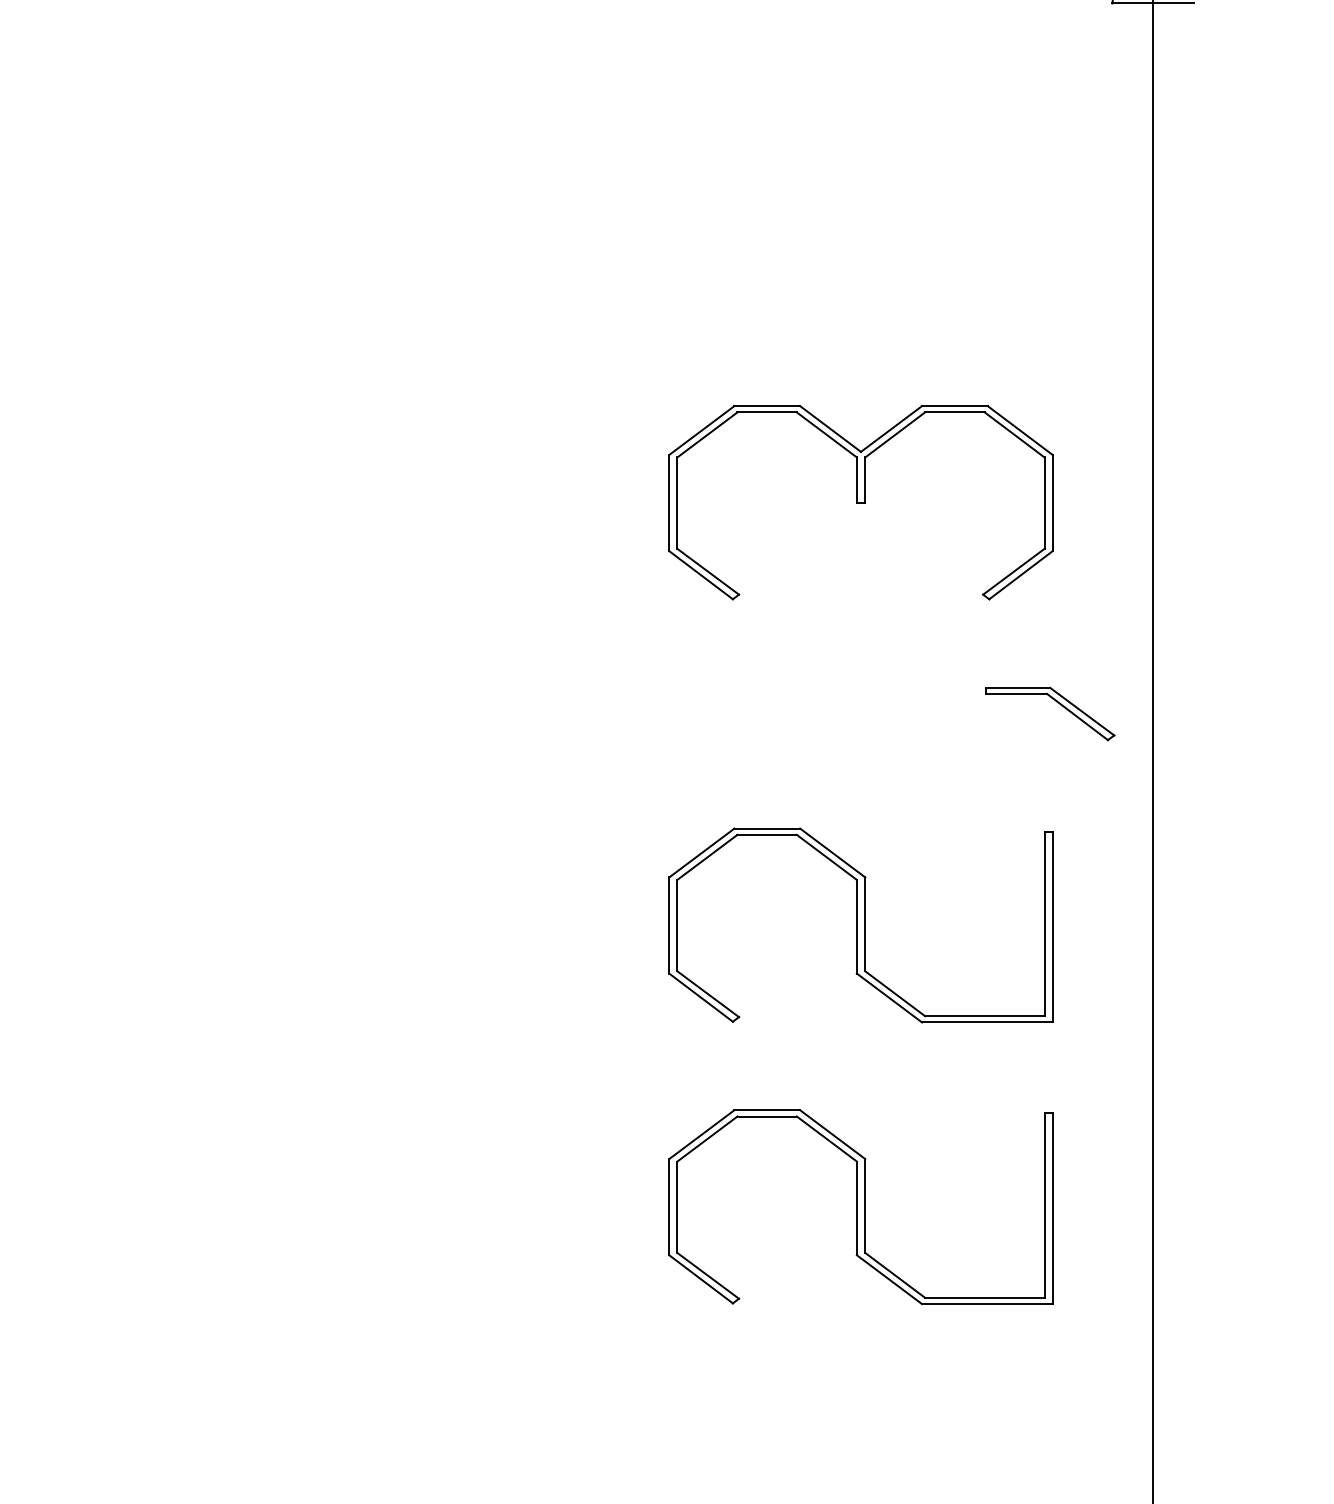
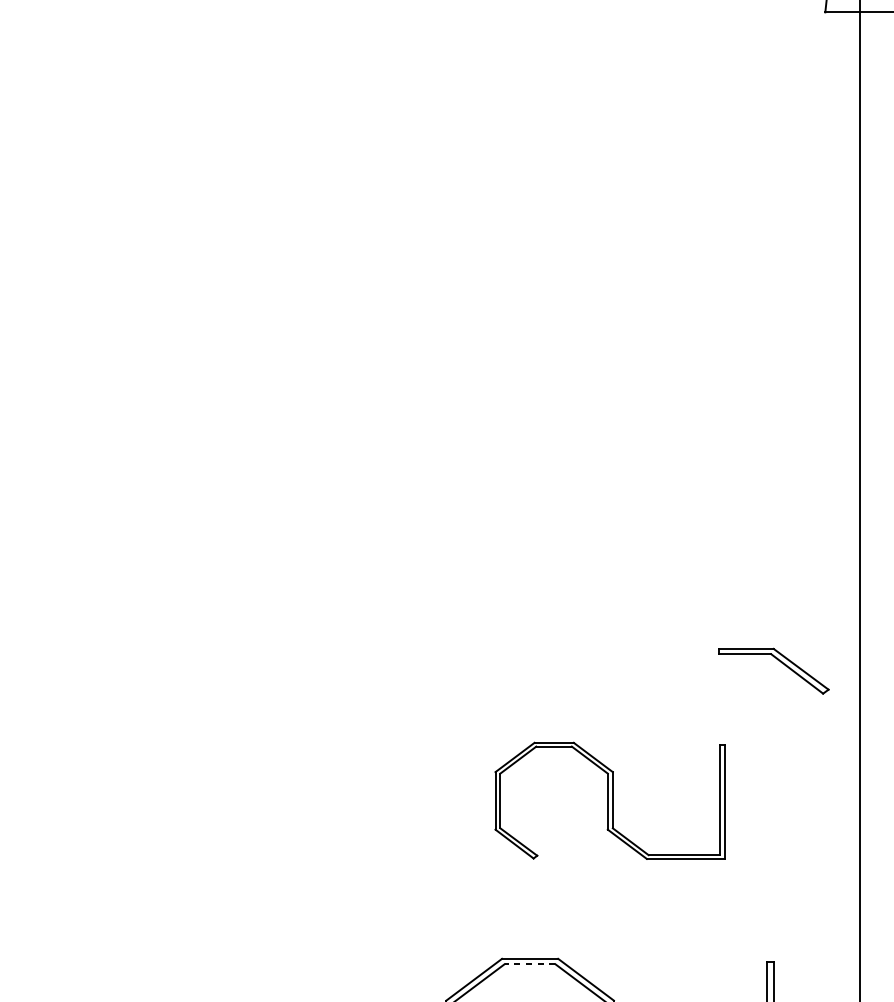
part: (860, 502) -> (609, 439), removed
part: (1056, 702) -> (779, 661), moved
part: (860, 925) -> (609, 800), size x0.7
line: (767, 1116) -> (530, 964), solid -> dashed

